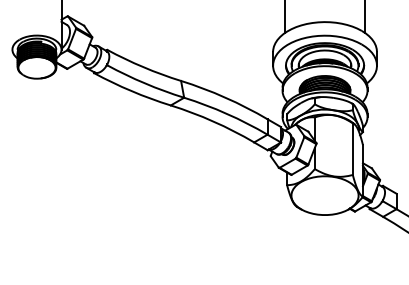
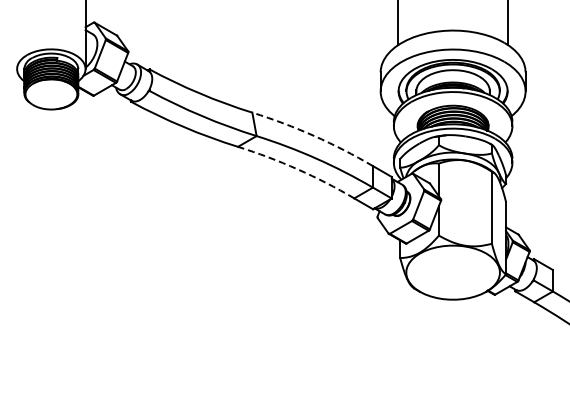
arc: (225, 97) -> (314, 135), solid -> dashed
arc: (213, 121) -> (297, 169), solid -> dashed

